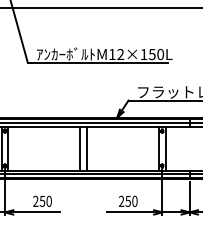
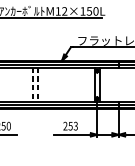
line: (80, 149) -> (33, 85), solid -> dashed
line: (86, 149) -> (38, 85), solid -> dashed
text: (134, 201) -> (75, 126), 250 -> 253

